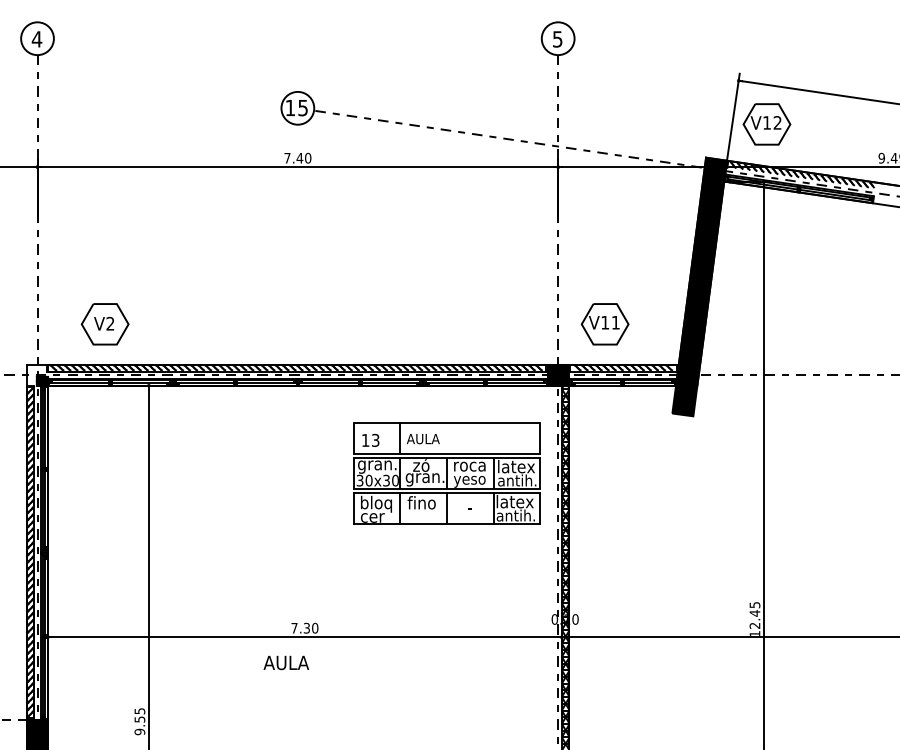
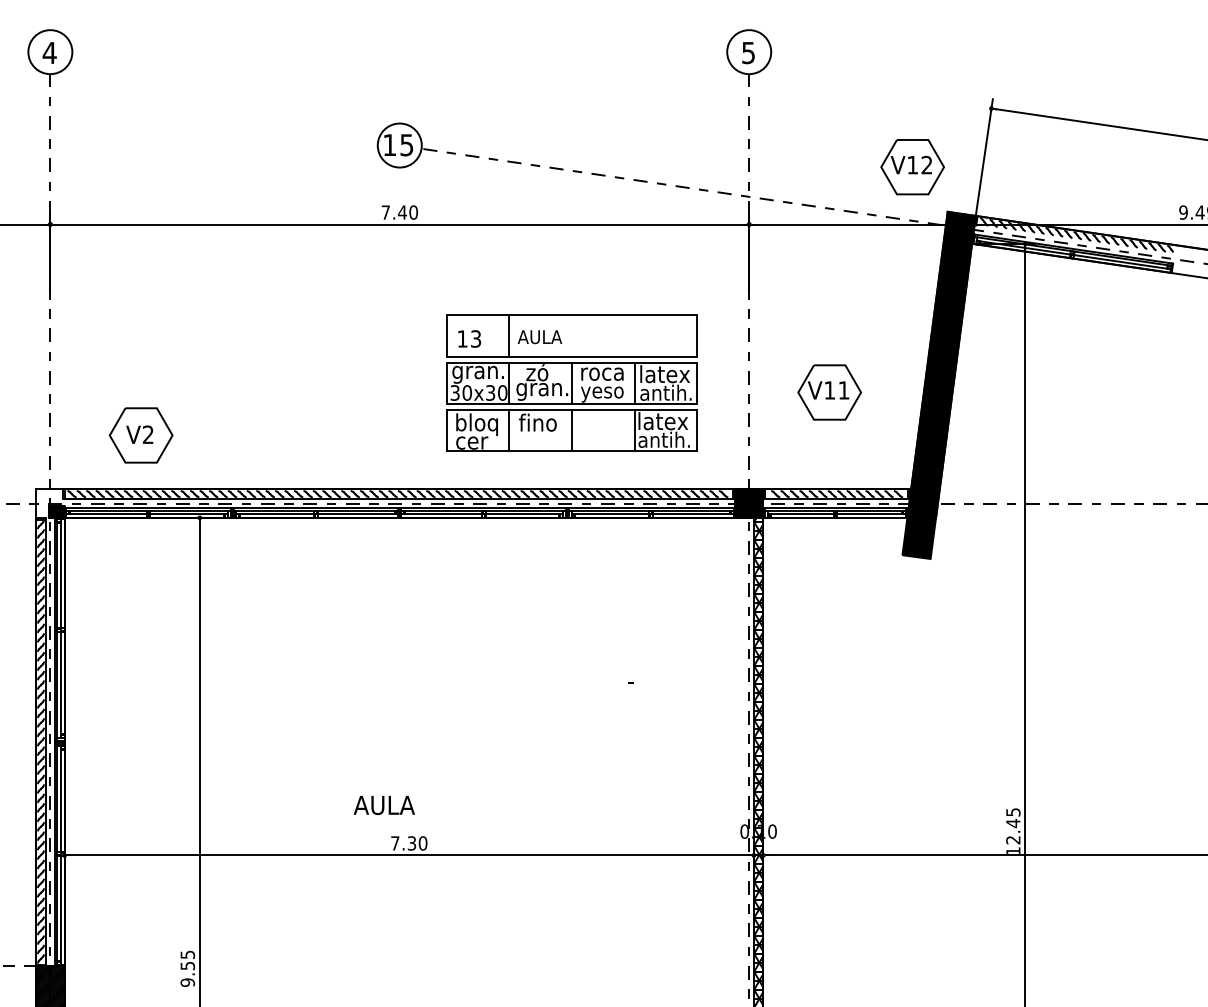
part: (766, 124) -> (912, 167), moved
part: (604, 324) -> (828, 392), moved
part: (446, 473) -> (571, 383), moved
text: (286, 662) -> (384, 804), moved

